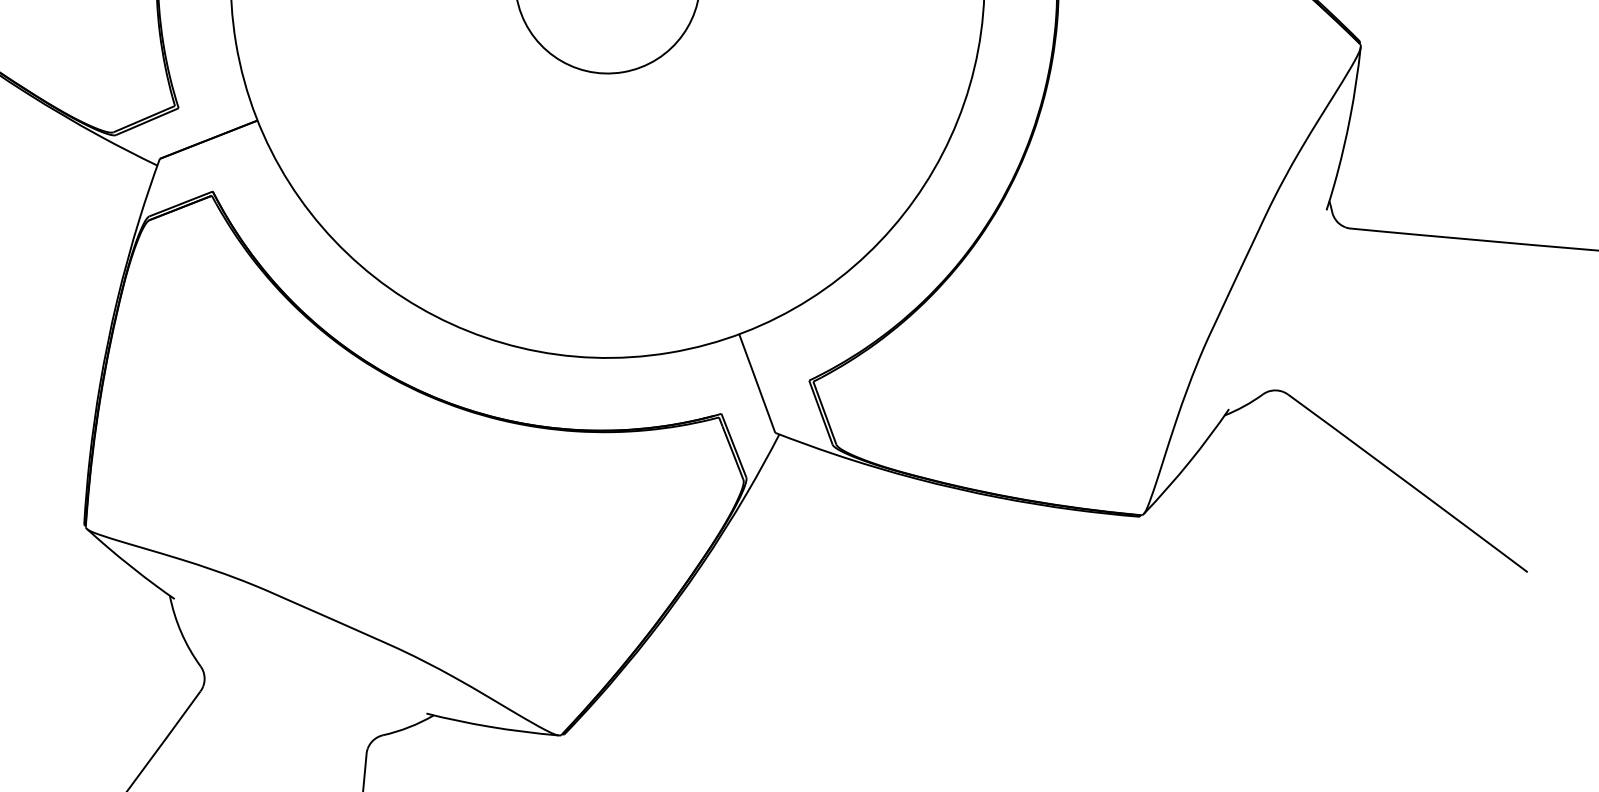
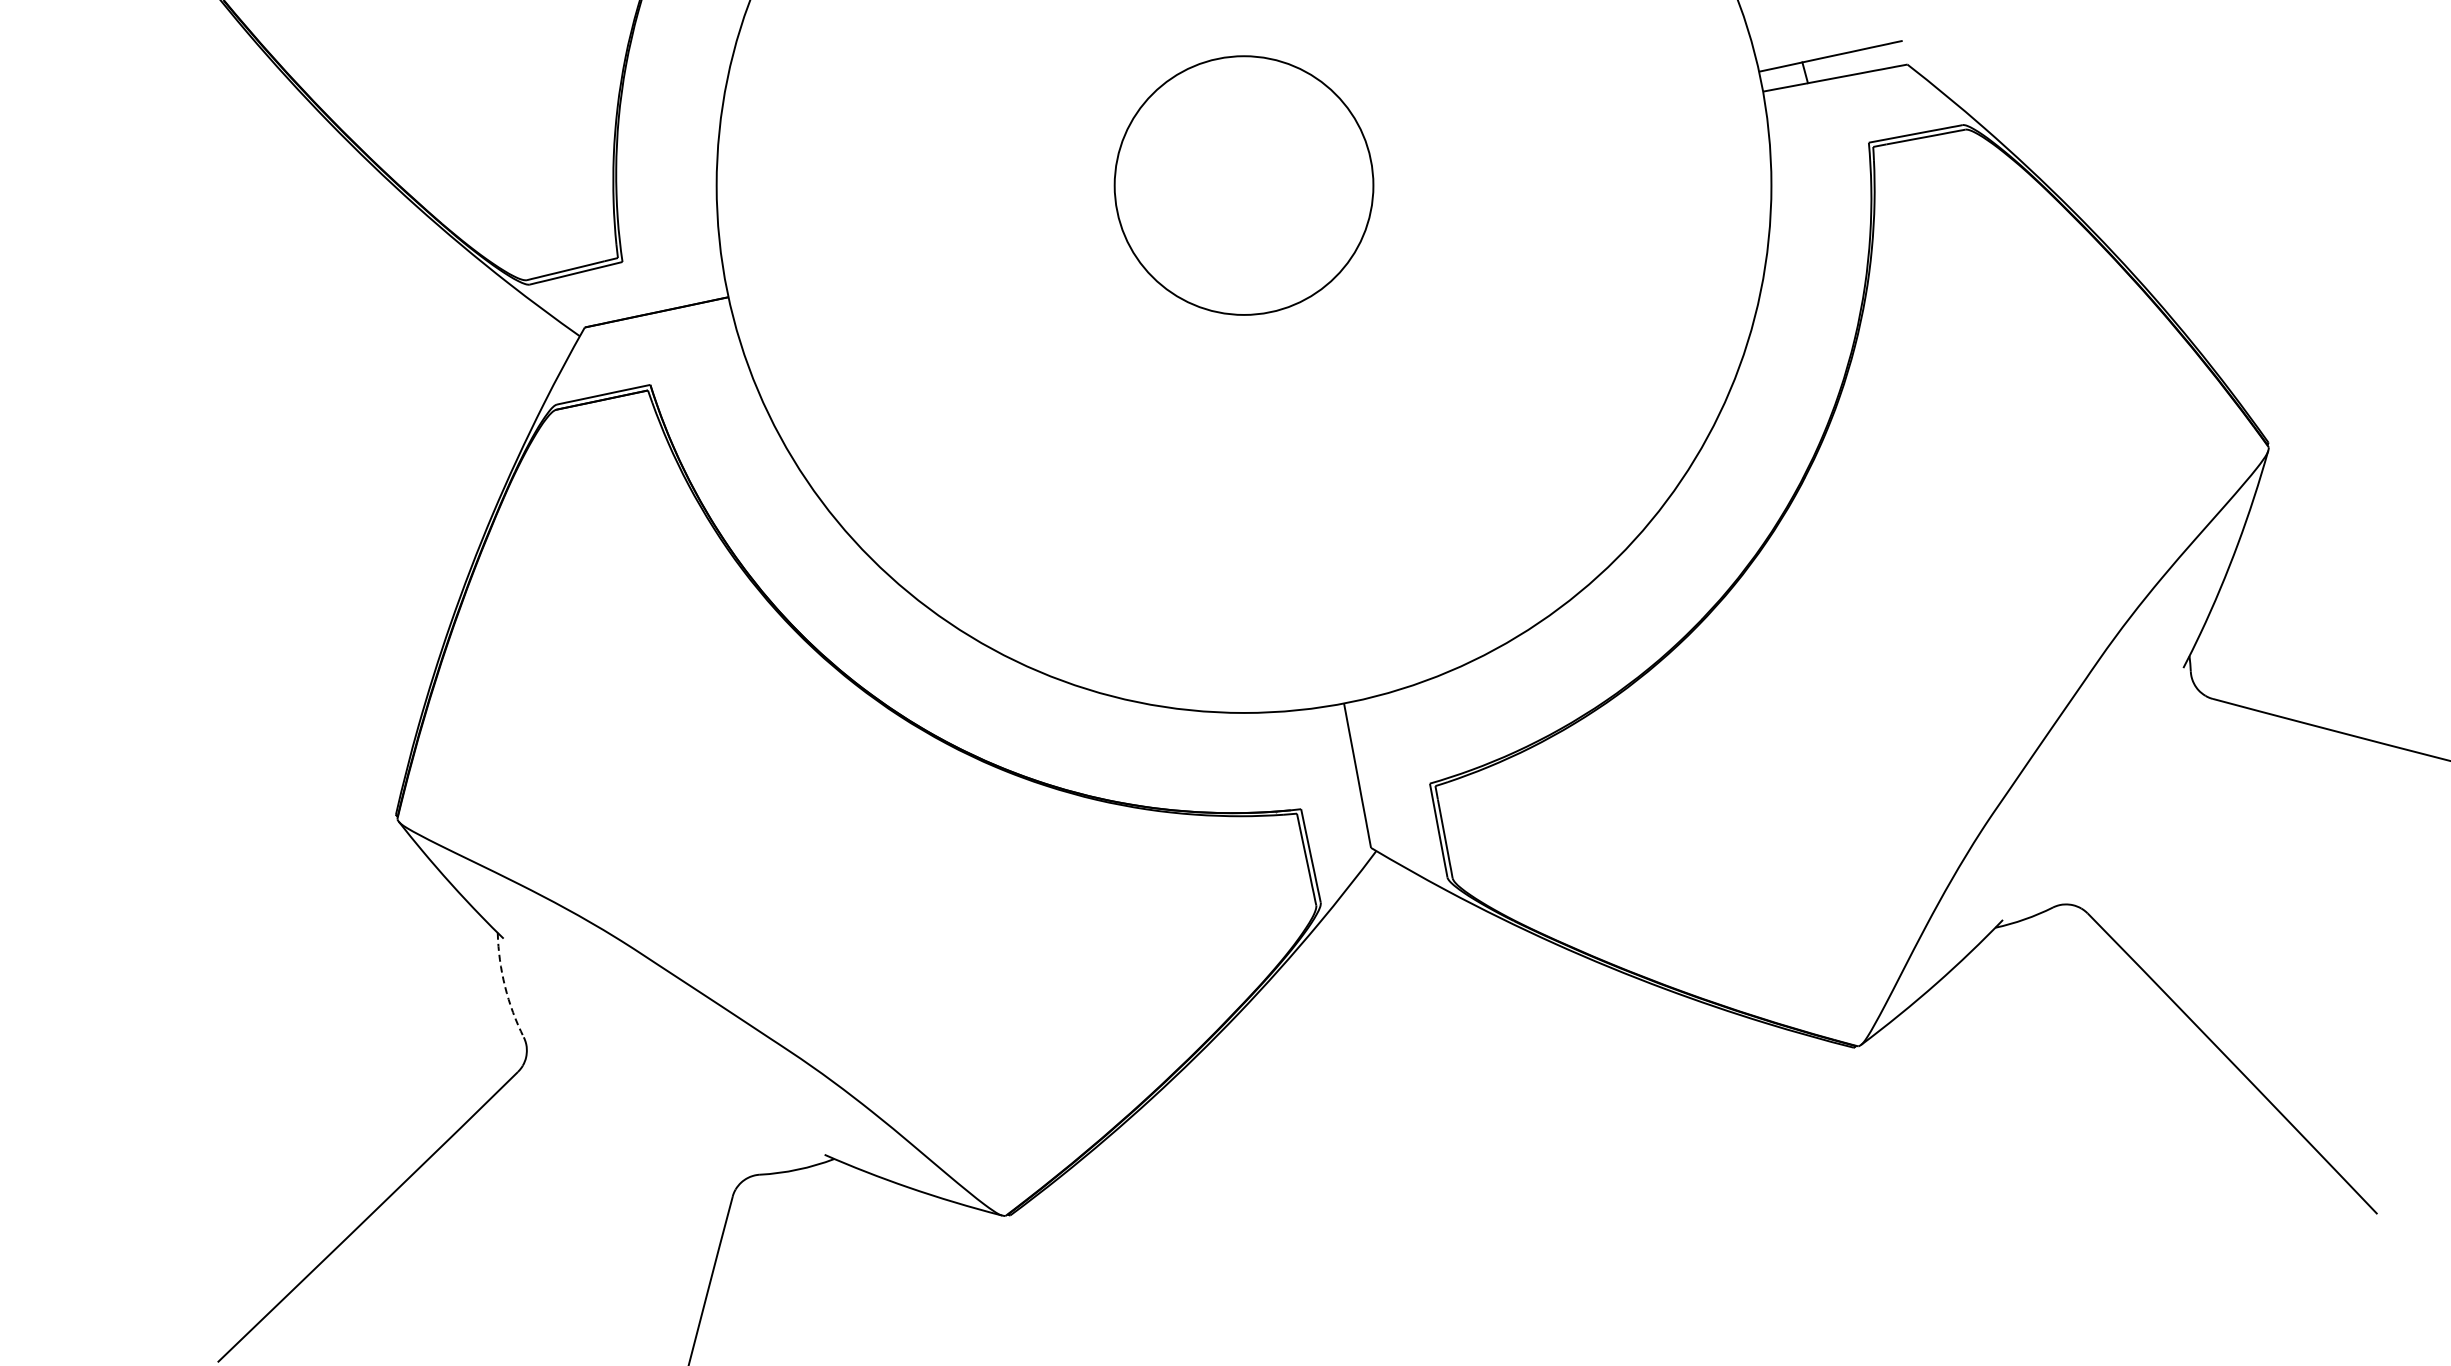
arc: (181, 632) -> (505, 986), solid -> dashed

